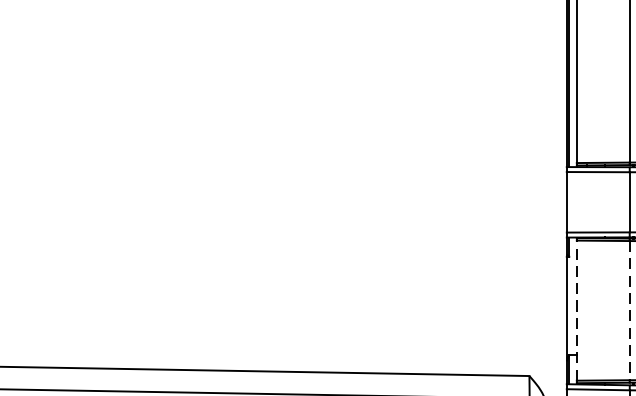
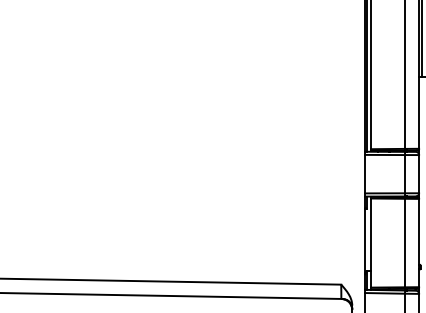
line: (577, 311) -> (371, 243), dashed -> solid
line: (630, 311) -> (405, 243), dashed -> solid

